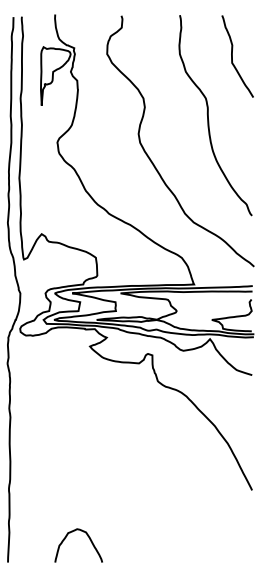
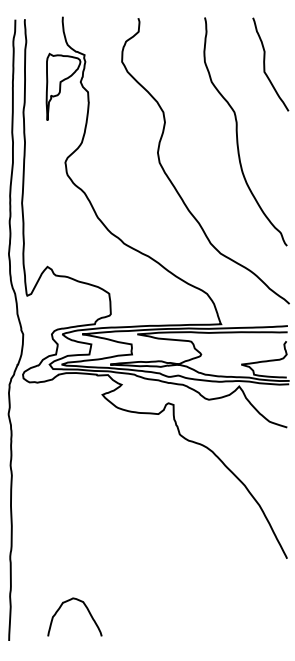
curve: (89, 539) -> (87, 610), moved

